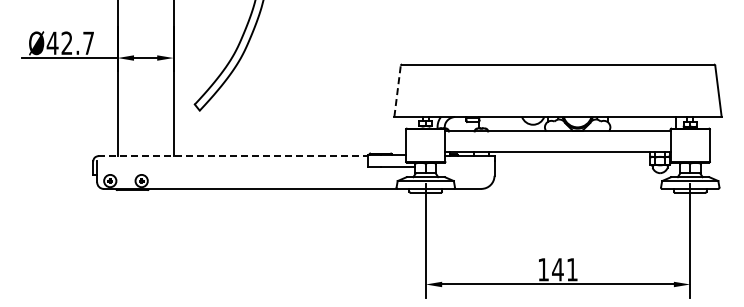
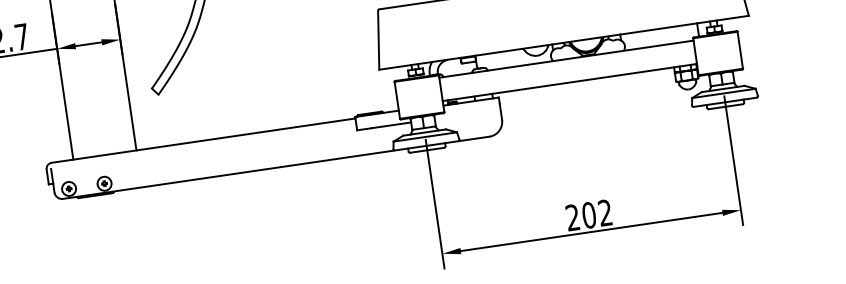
line: (397, 91) -> (378, 40), dashed -> solid
line: (233, 156) -> (204, 140), dashed -> solid
text: (557, 269) -> (588, 215), 141 -> 202

